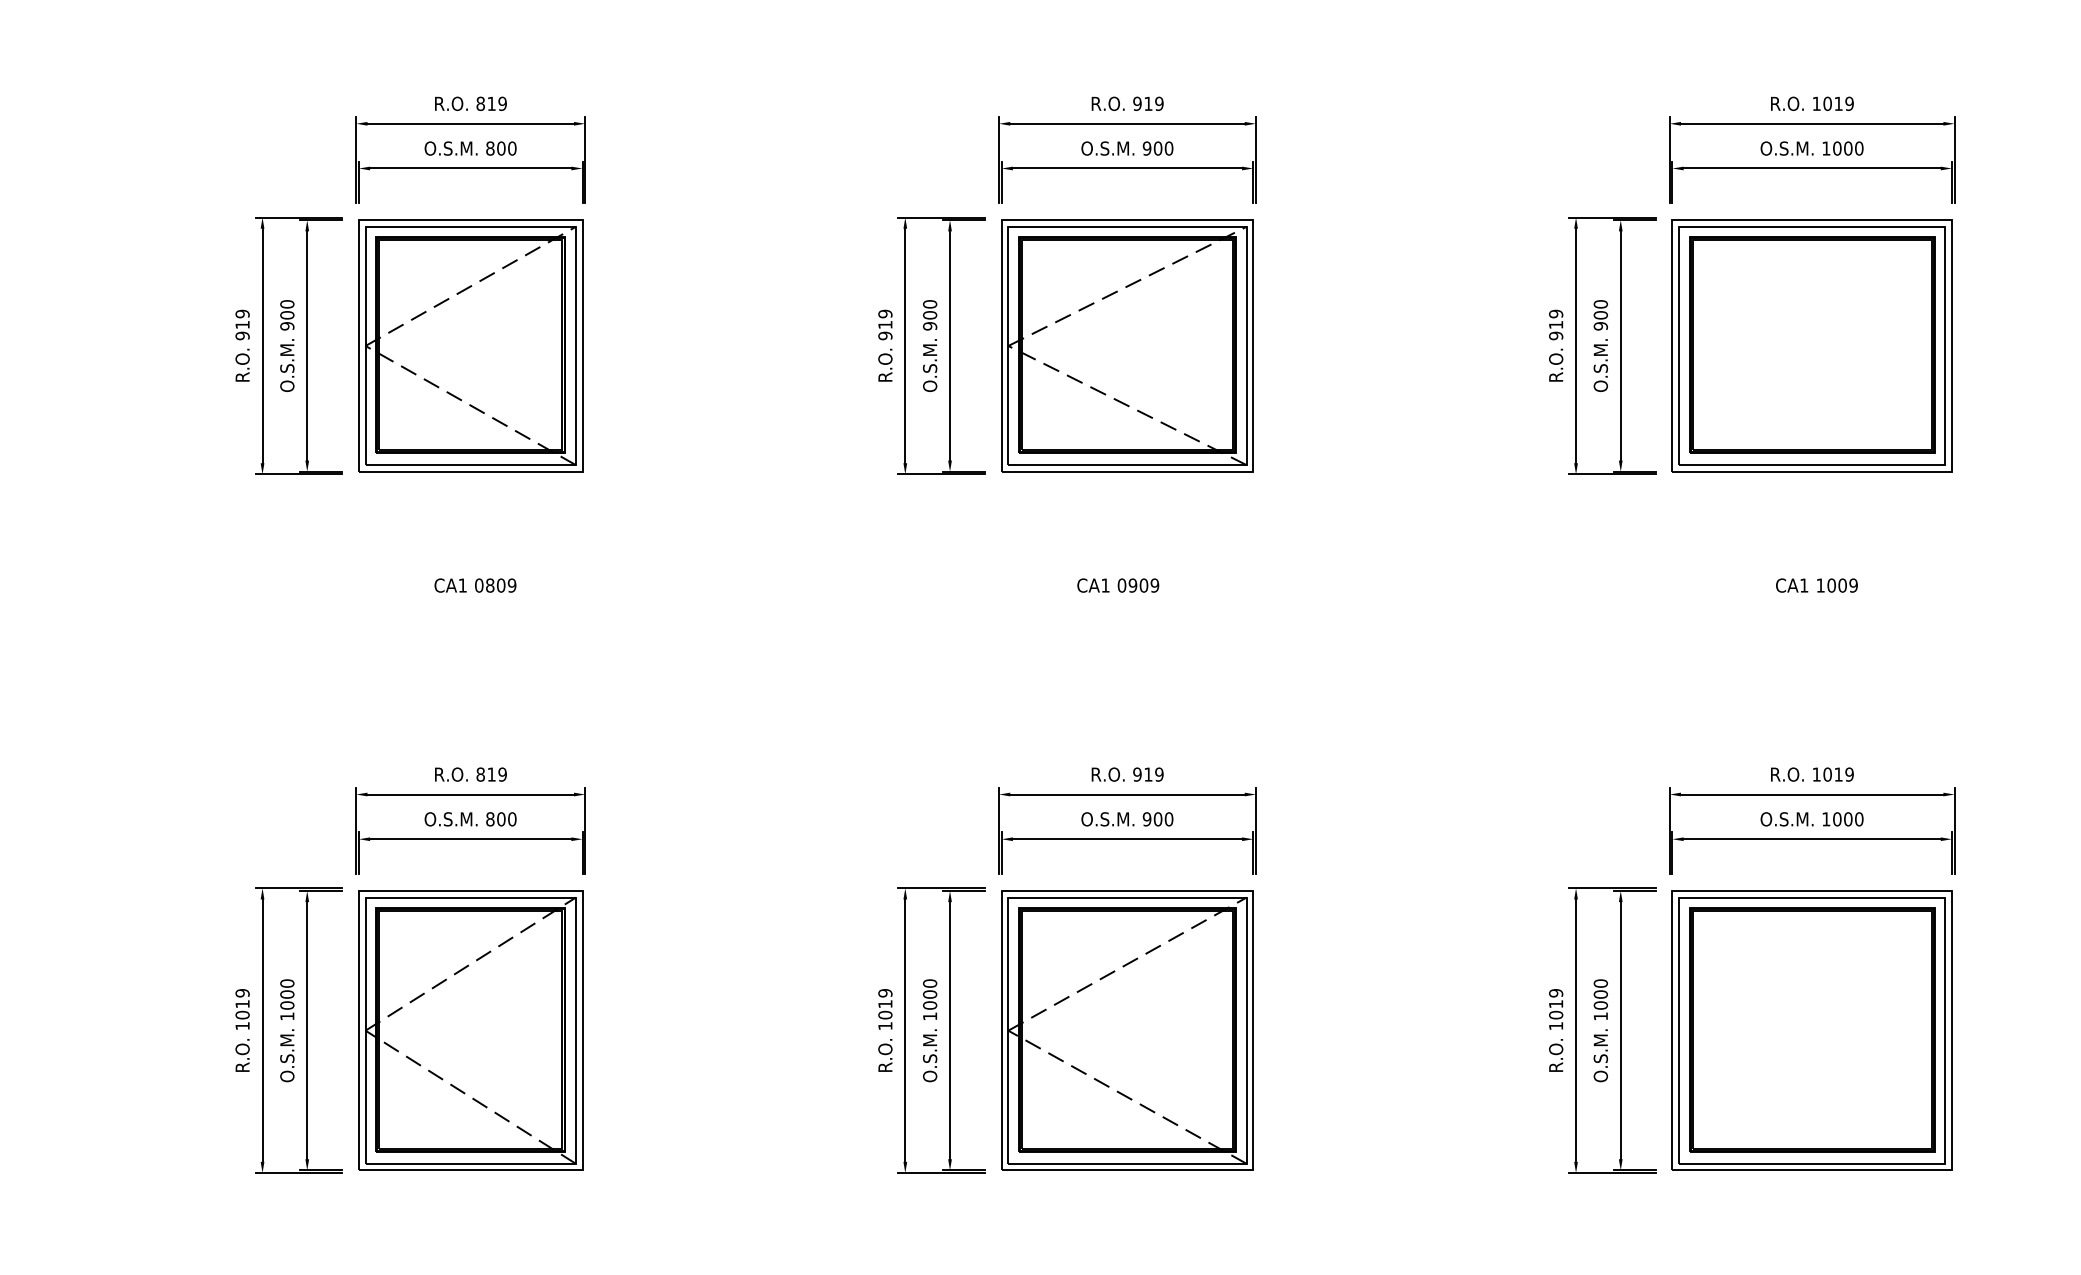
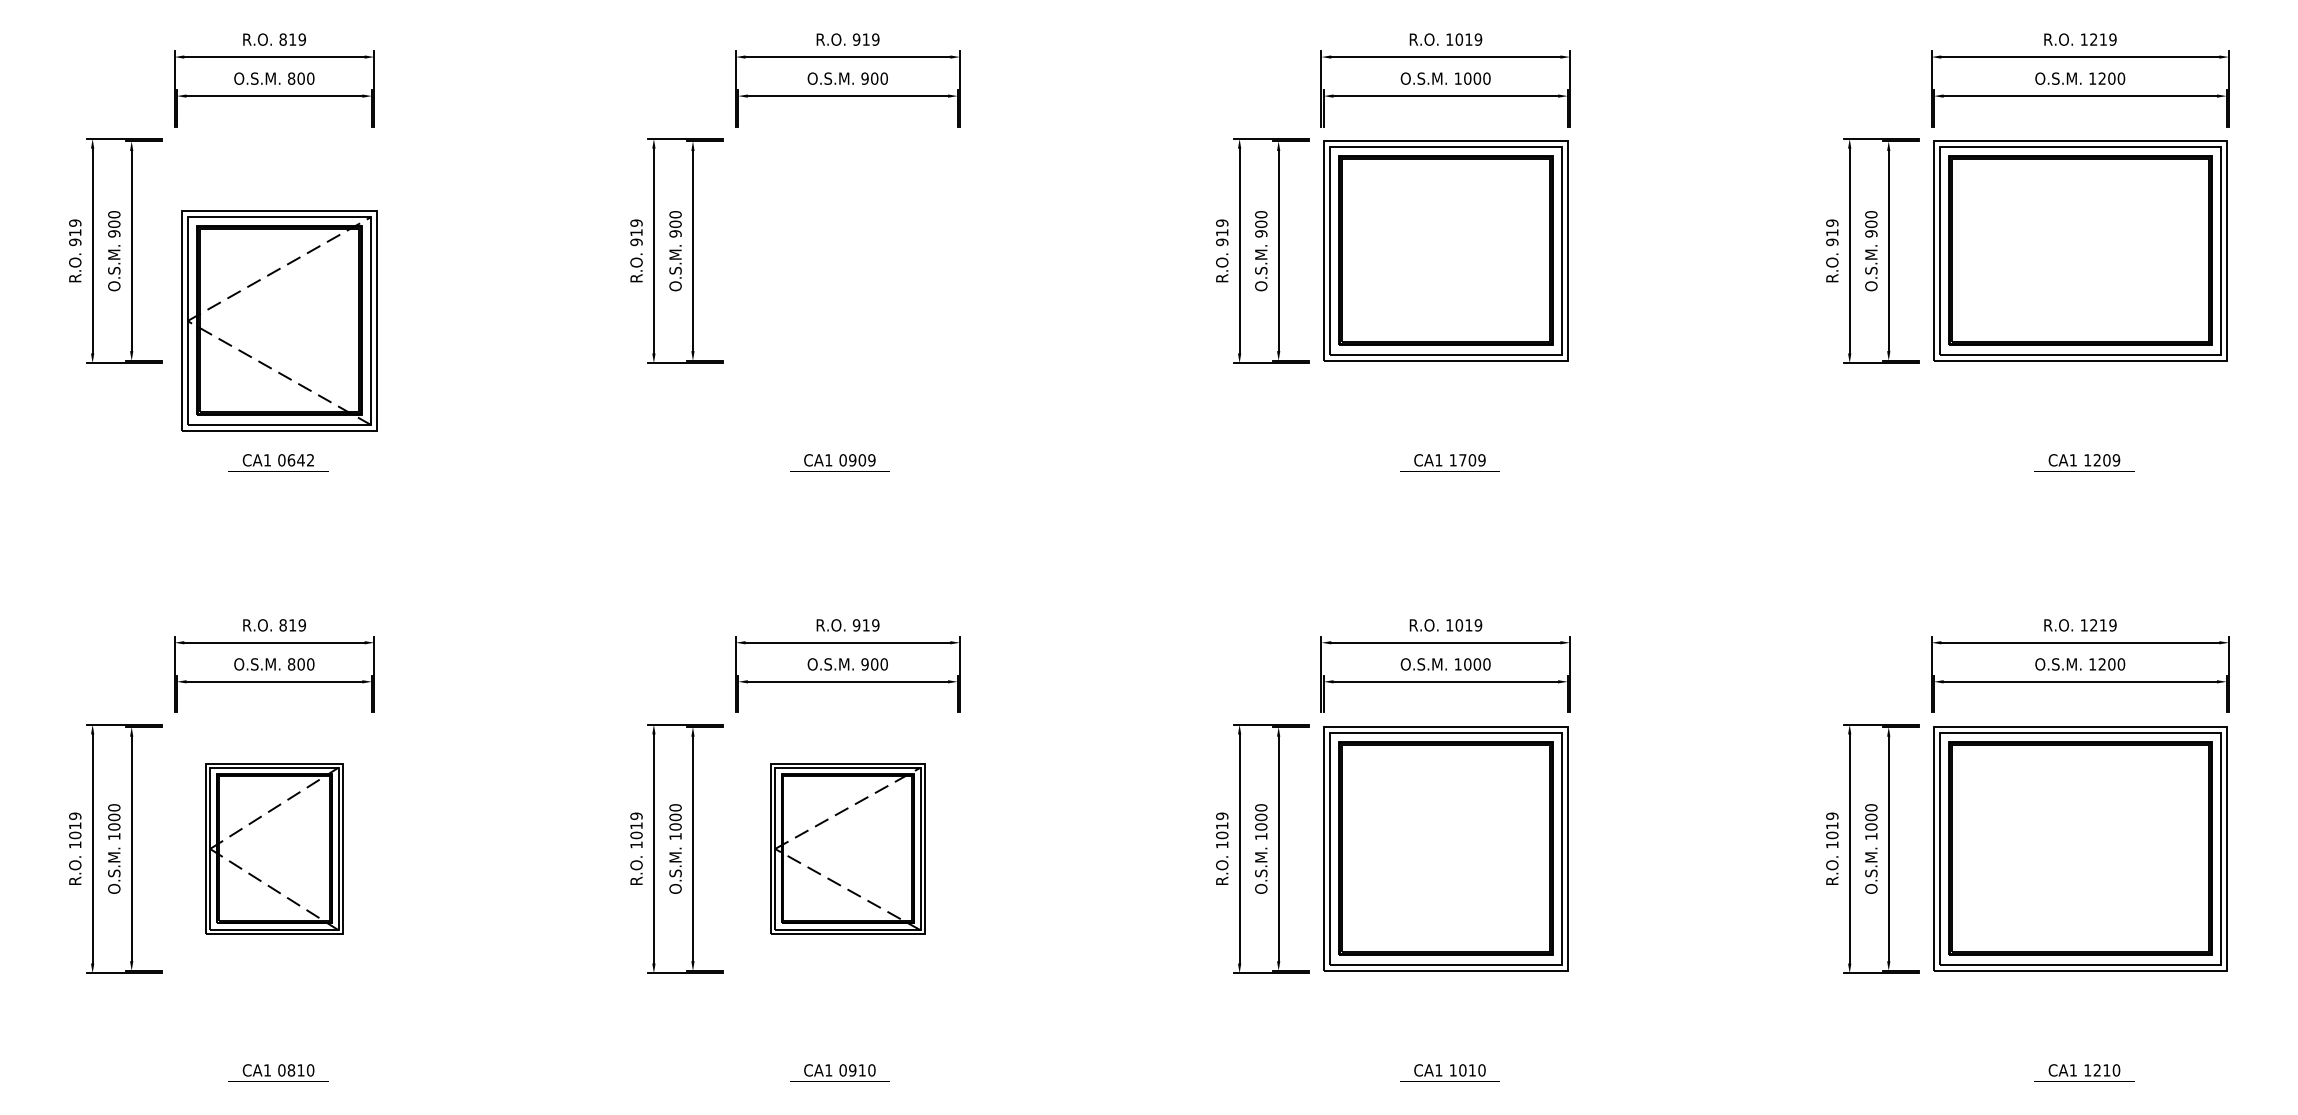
part: (470, 345) -> (279, 320), moved
part: (1126, 345) -> (847, 250), removed
text: (500, 585) -> (300, 460), 0809 -> 0642
text: (1831, 585) -> (1462, 460), 1009 -> 1709
part: (470, 1030) -> (274, 848), size x0.7
part: (1126, 1030) -> (847, 848), size x0.7

